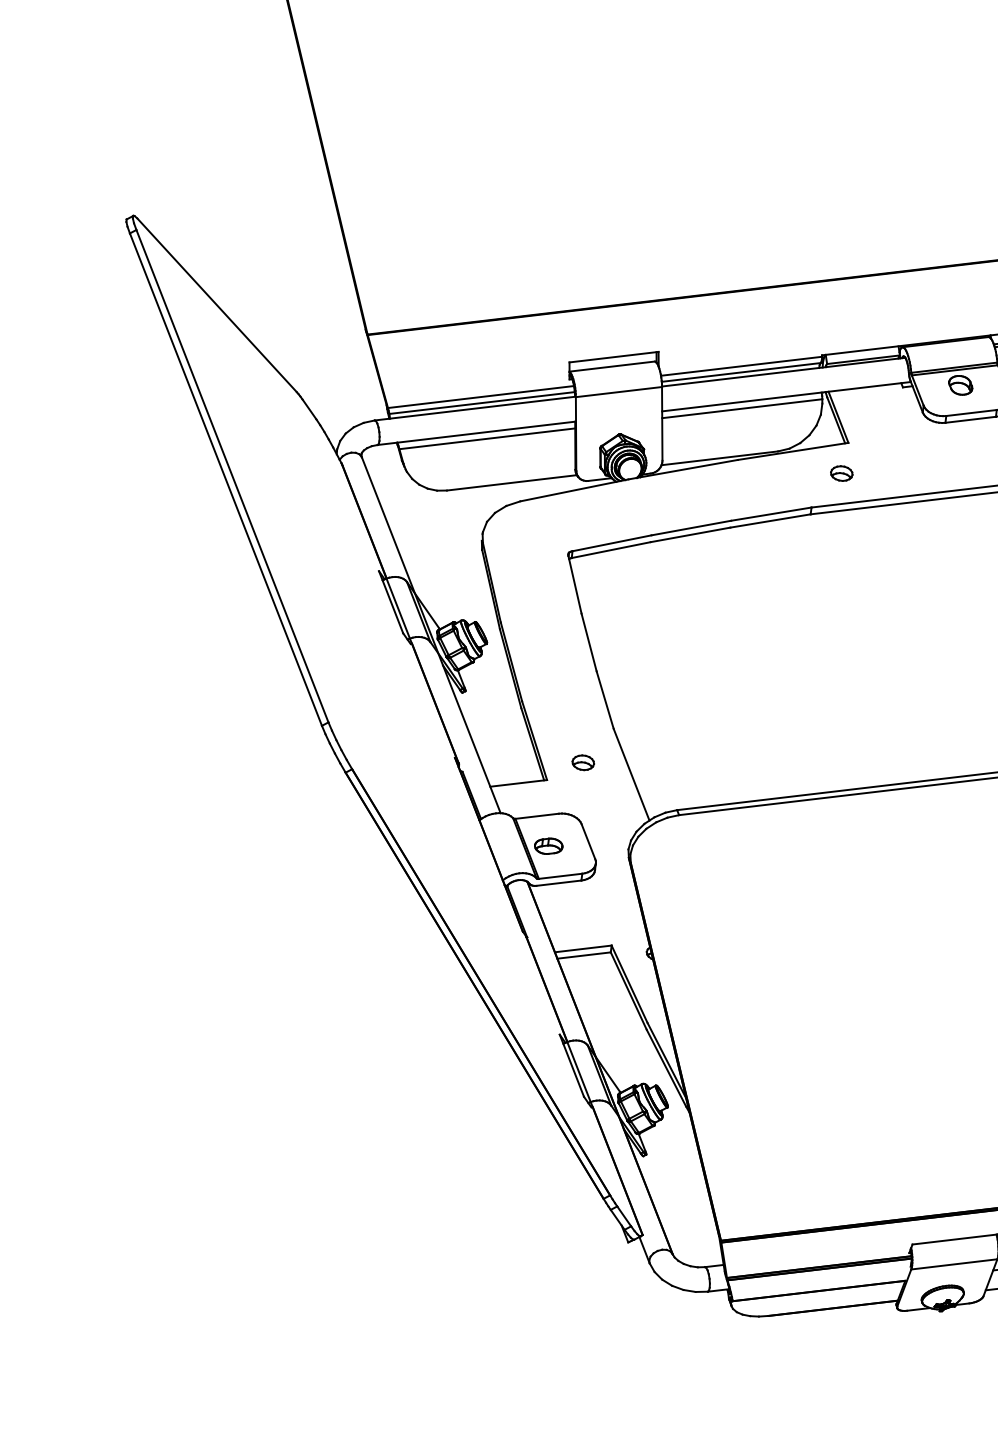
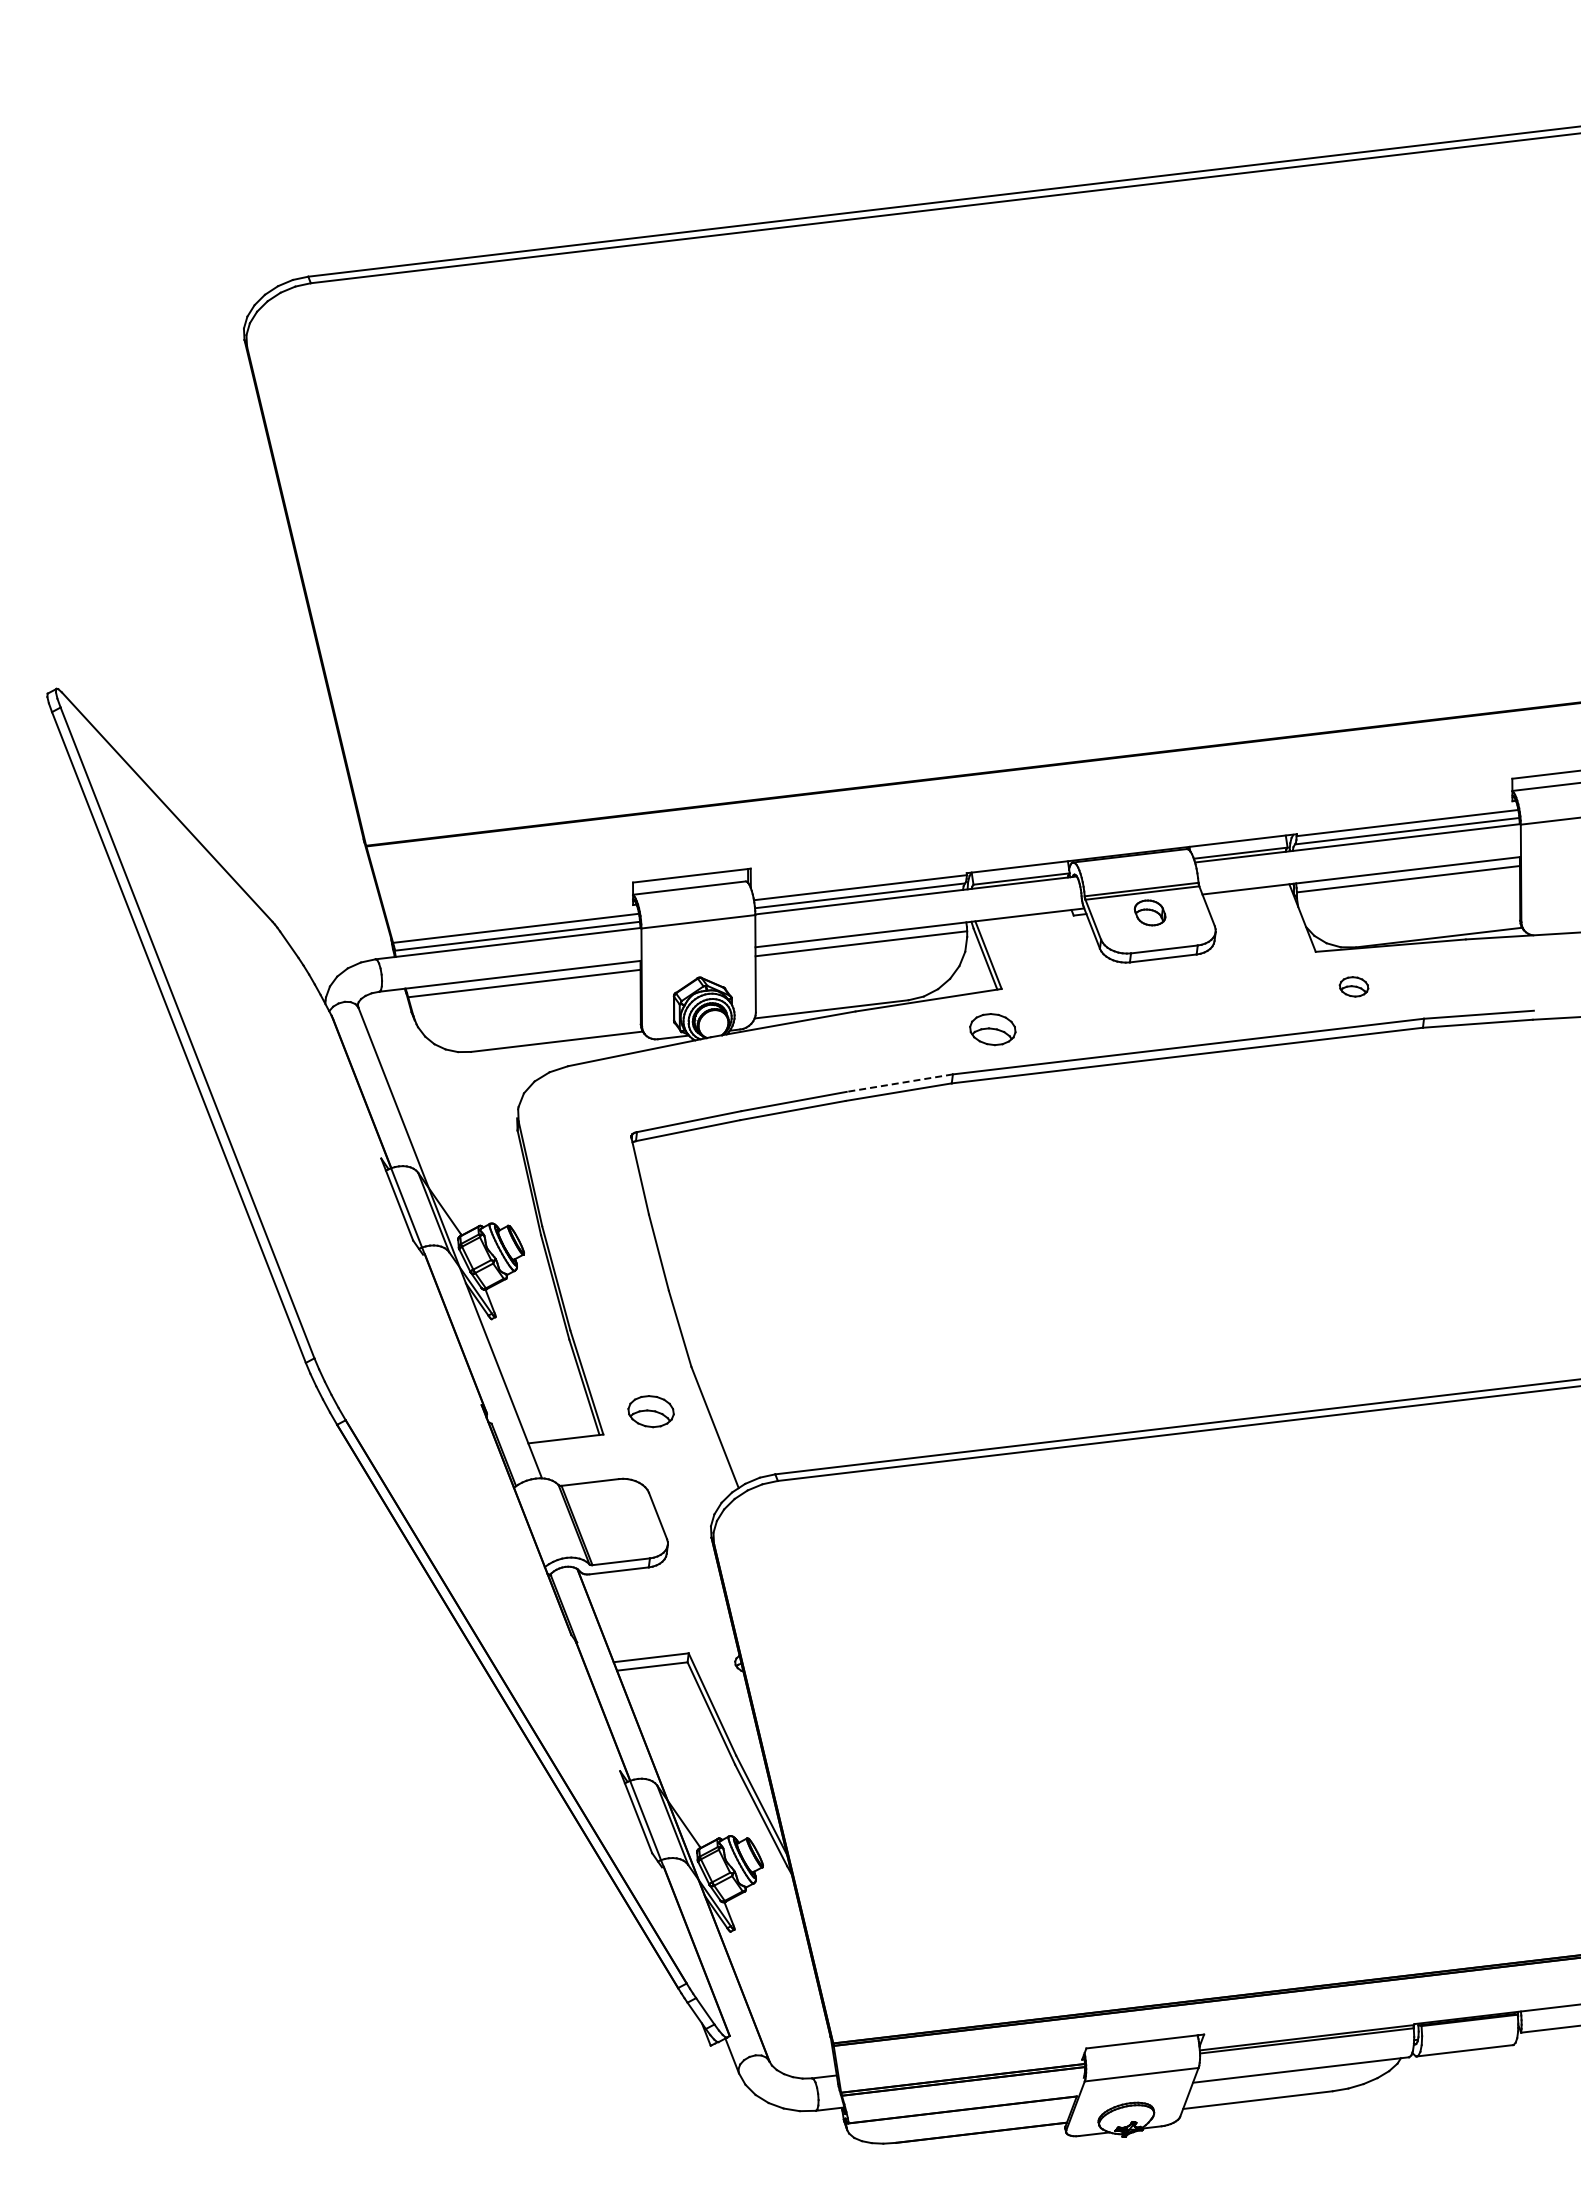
part: (841, 473) -> (992, 1029), size x1.6
line: (771, 514) -> (899, 1083), solid -> dashed
part: (583, 762) -> (651, 1411), size x1.6
part: (548, 846) -> (605, 1522), removed

